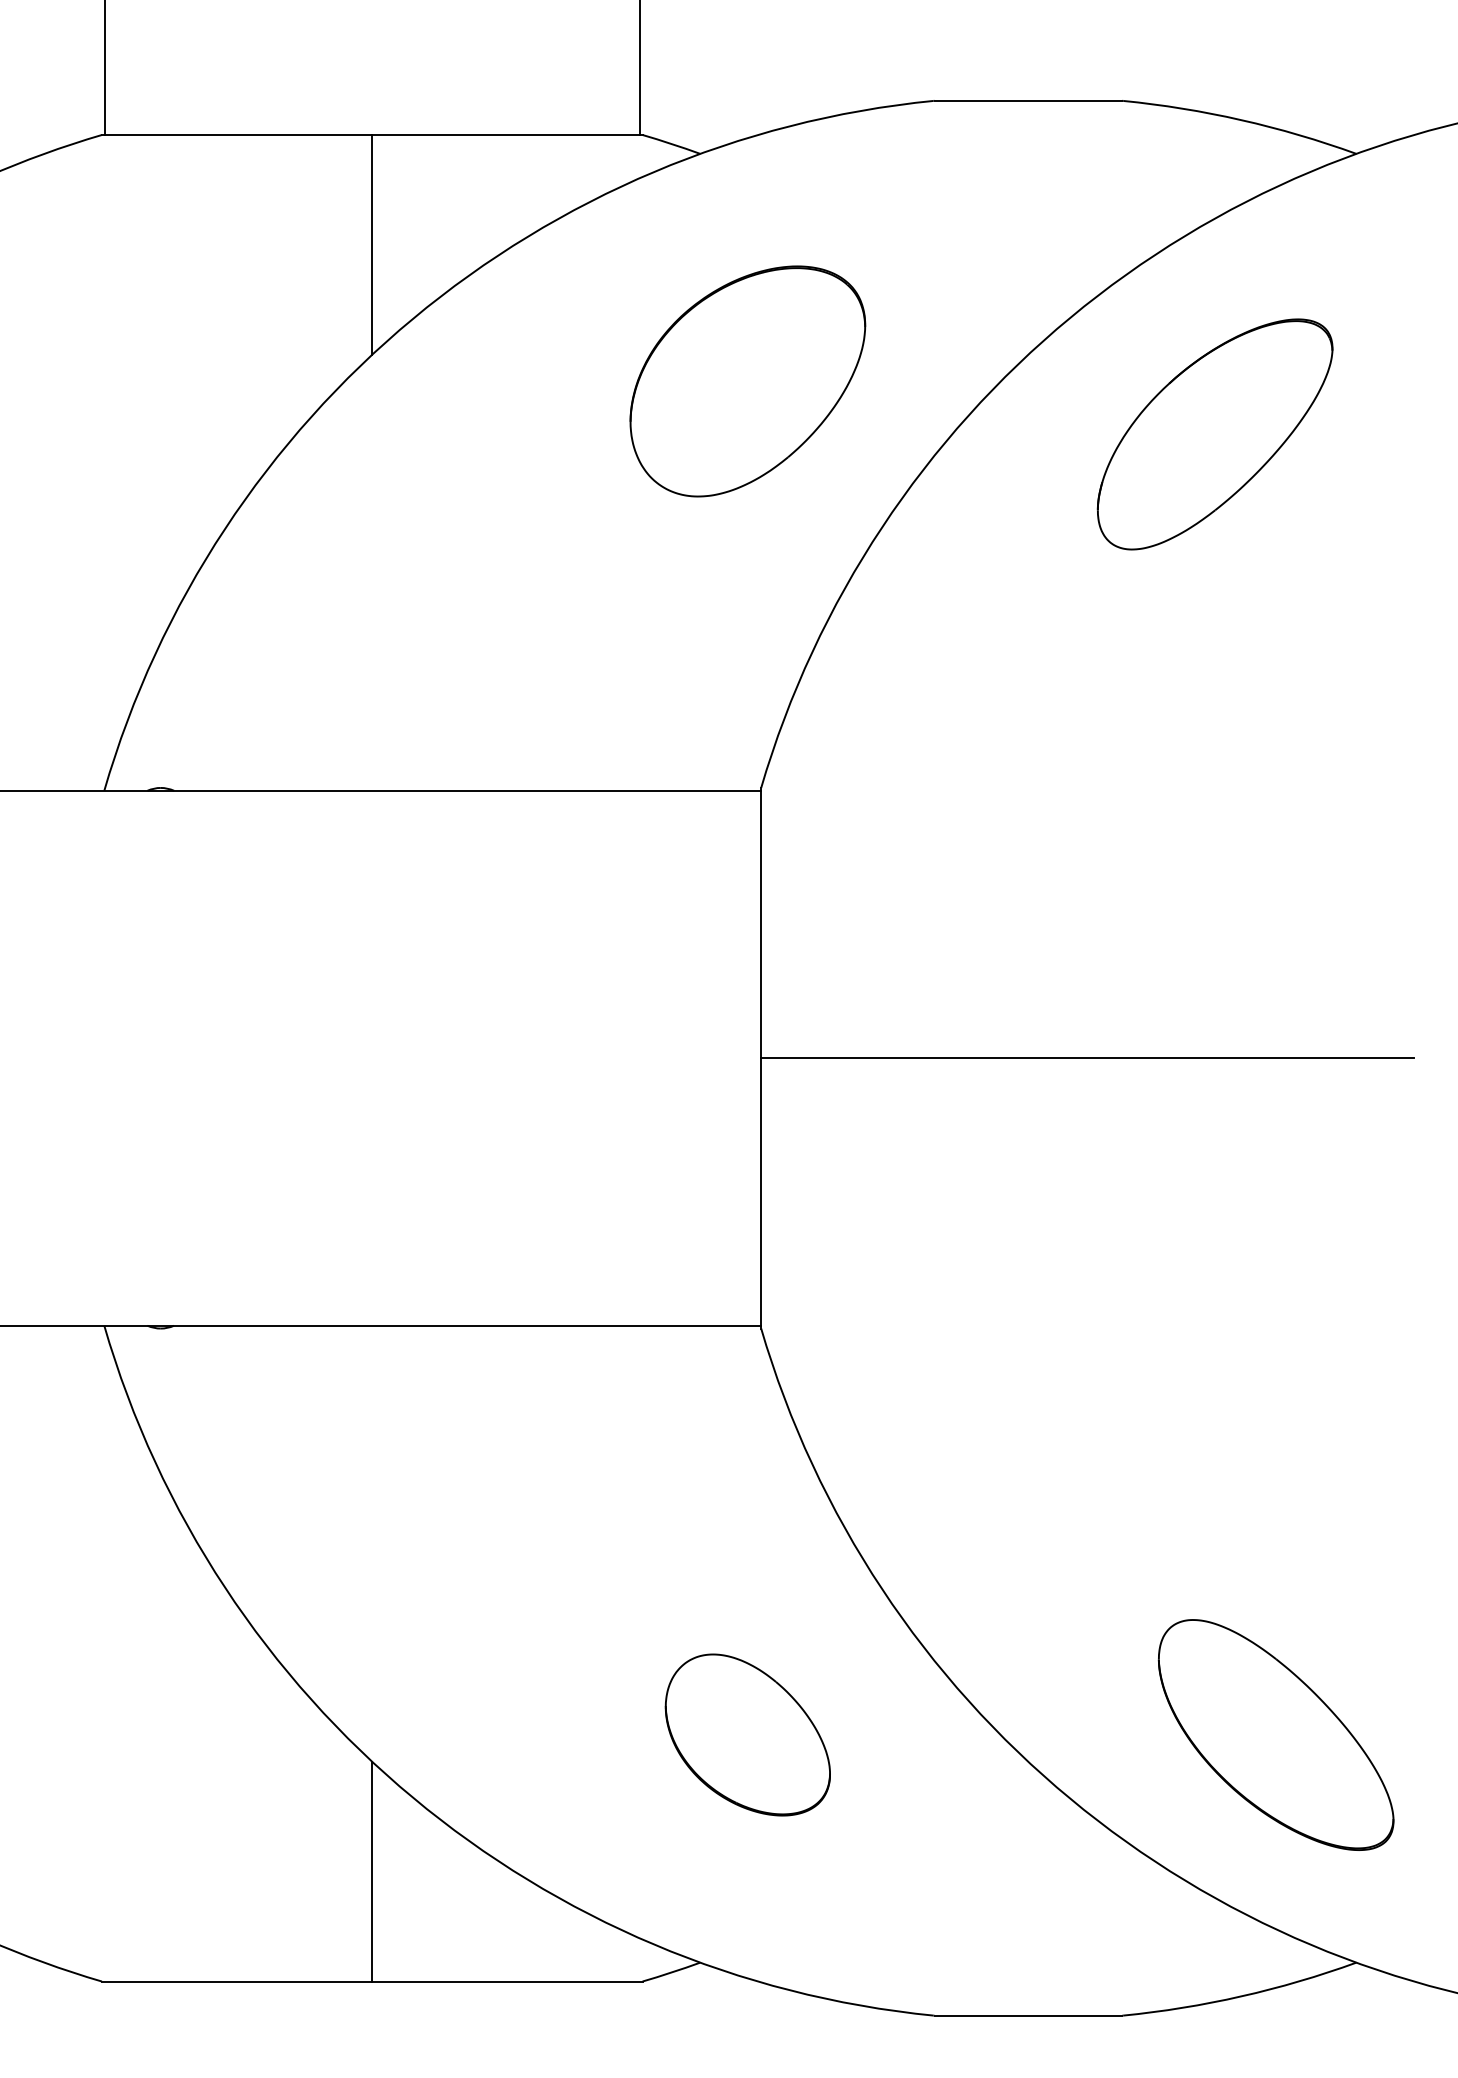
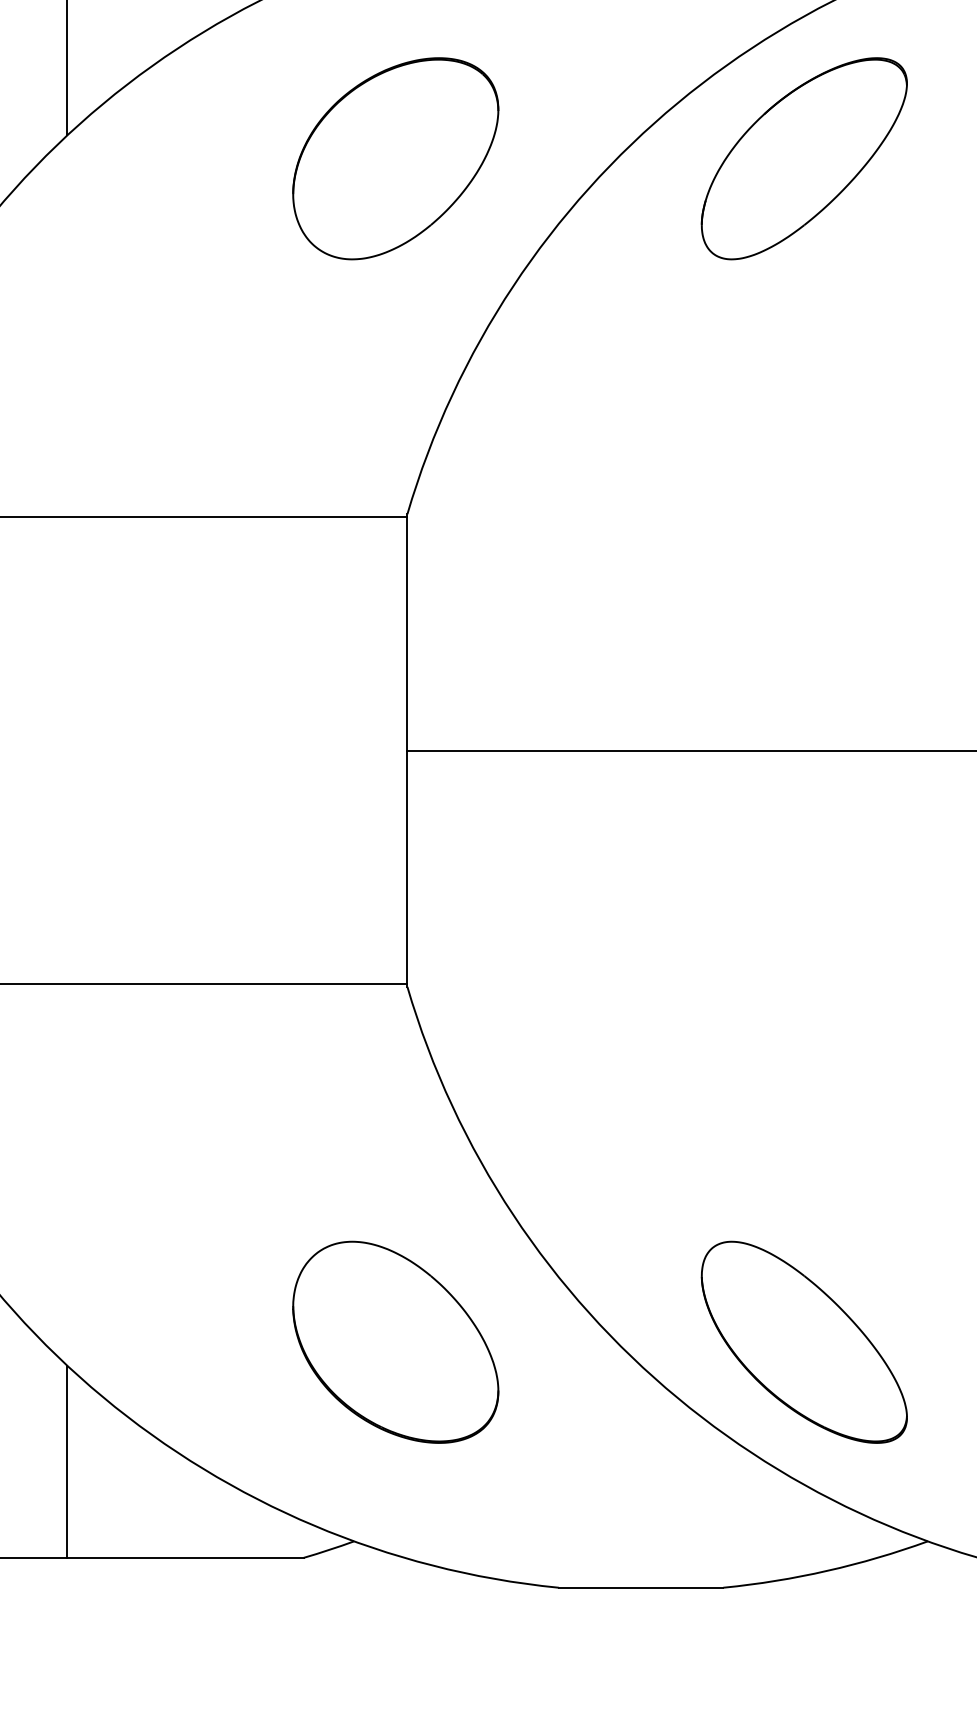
part: (1214, 434) -> (803, 158), moved
part: (747, 1734) -> (395, 1341), size x1.43
part: (1275, 1734) -> (803, 1341), moved

